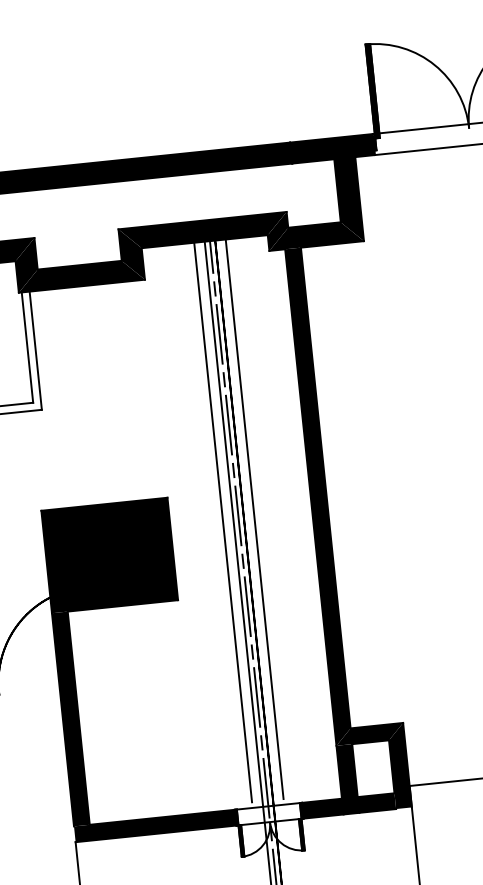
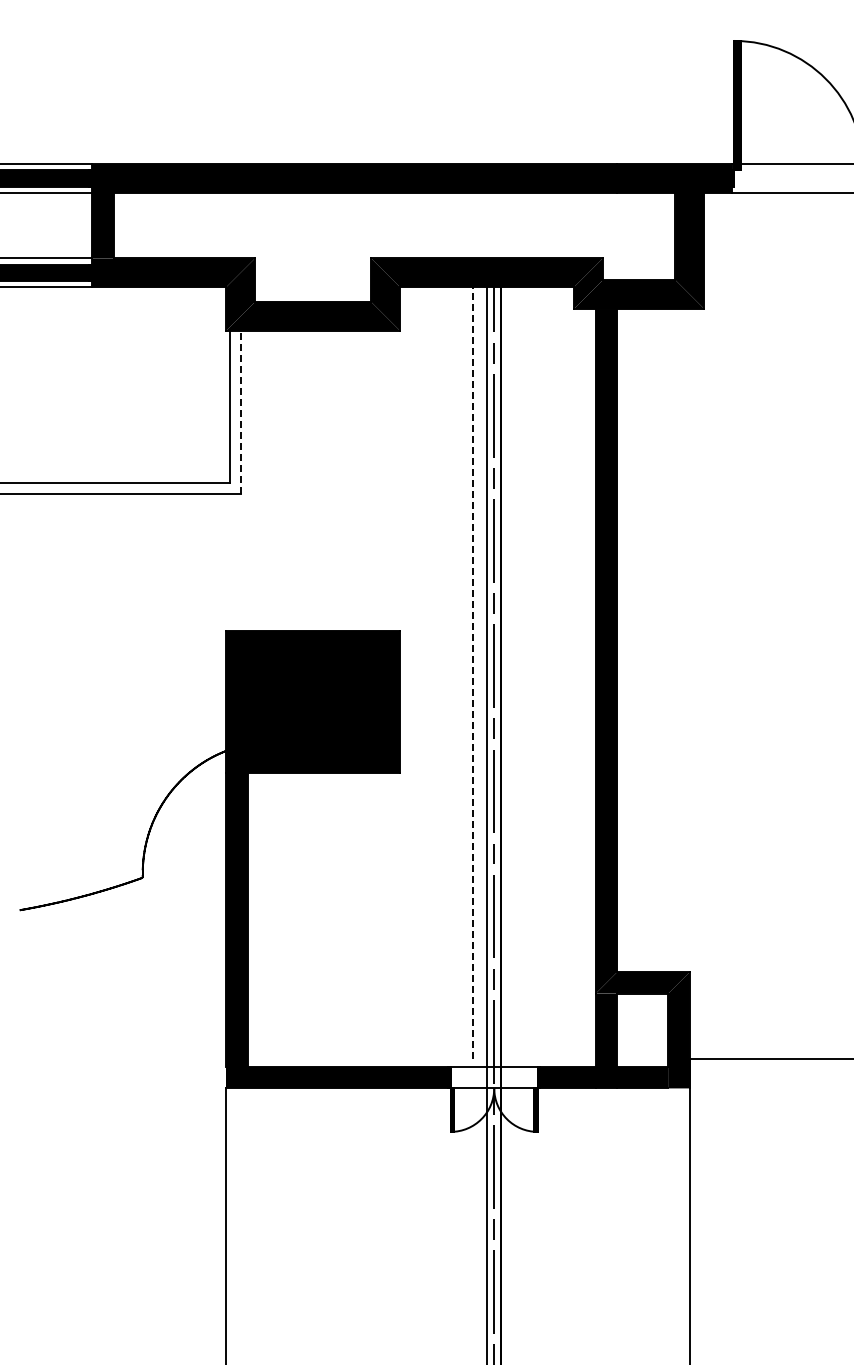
line: (36, 350) -> (241, 412), solid -> dashed
line: (254, 518) -> (515, 672), removed
line: (223, 522) -> (472, 673), solid -> dashed

